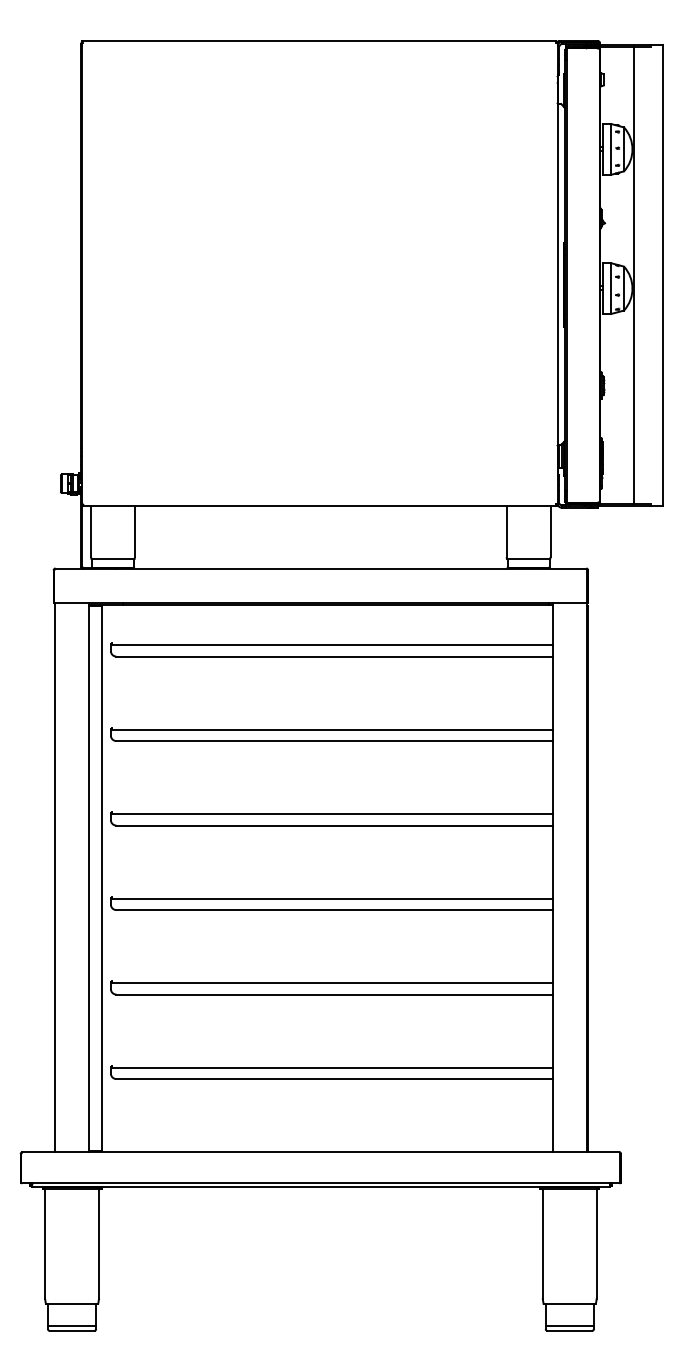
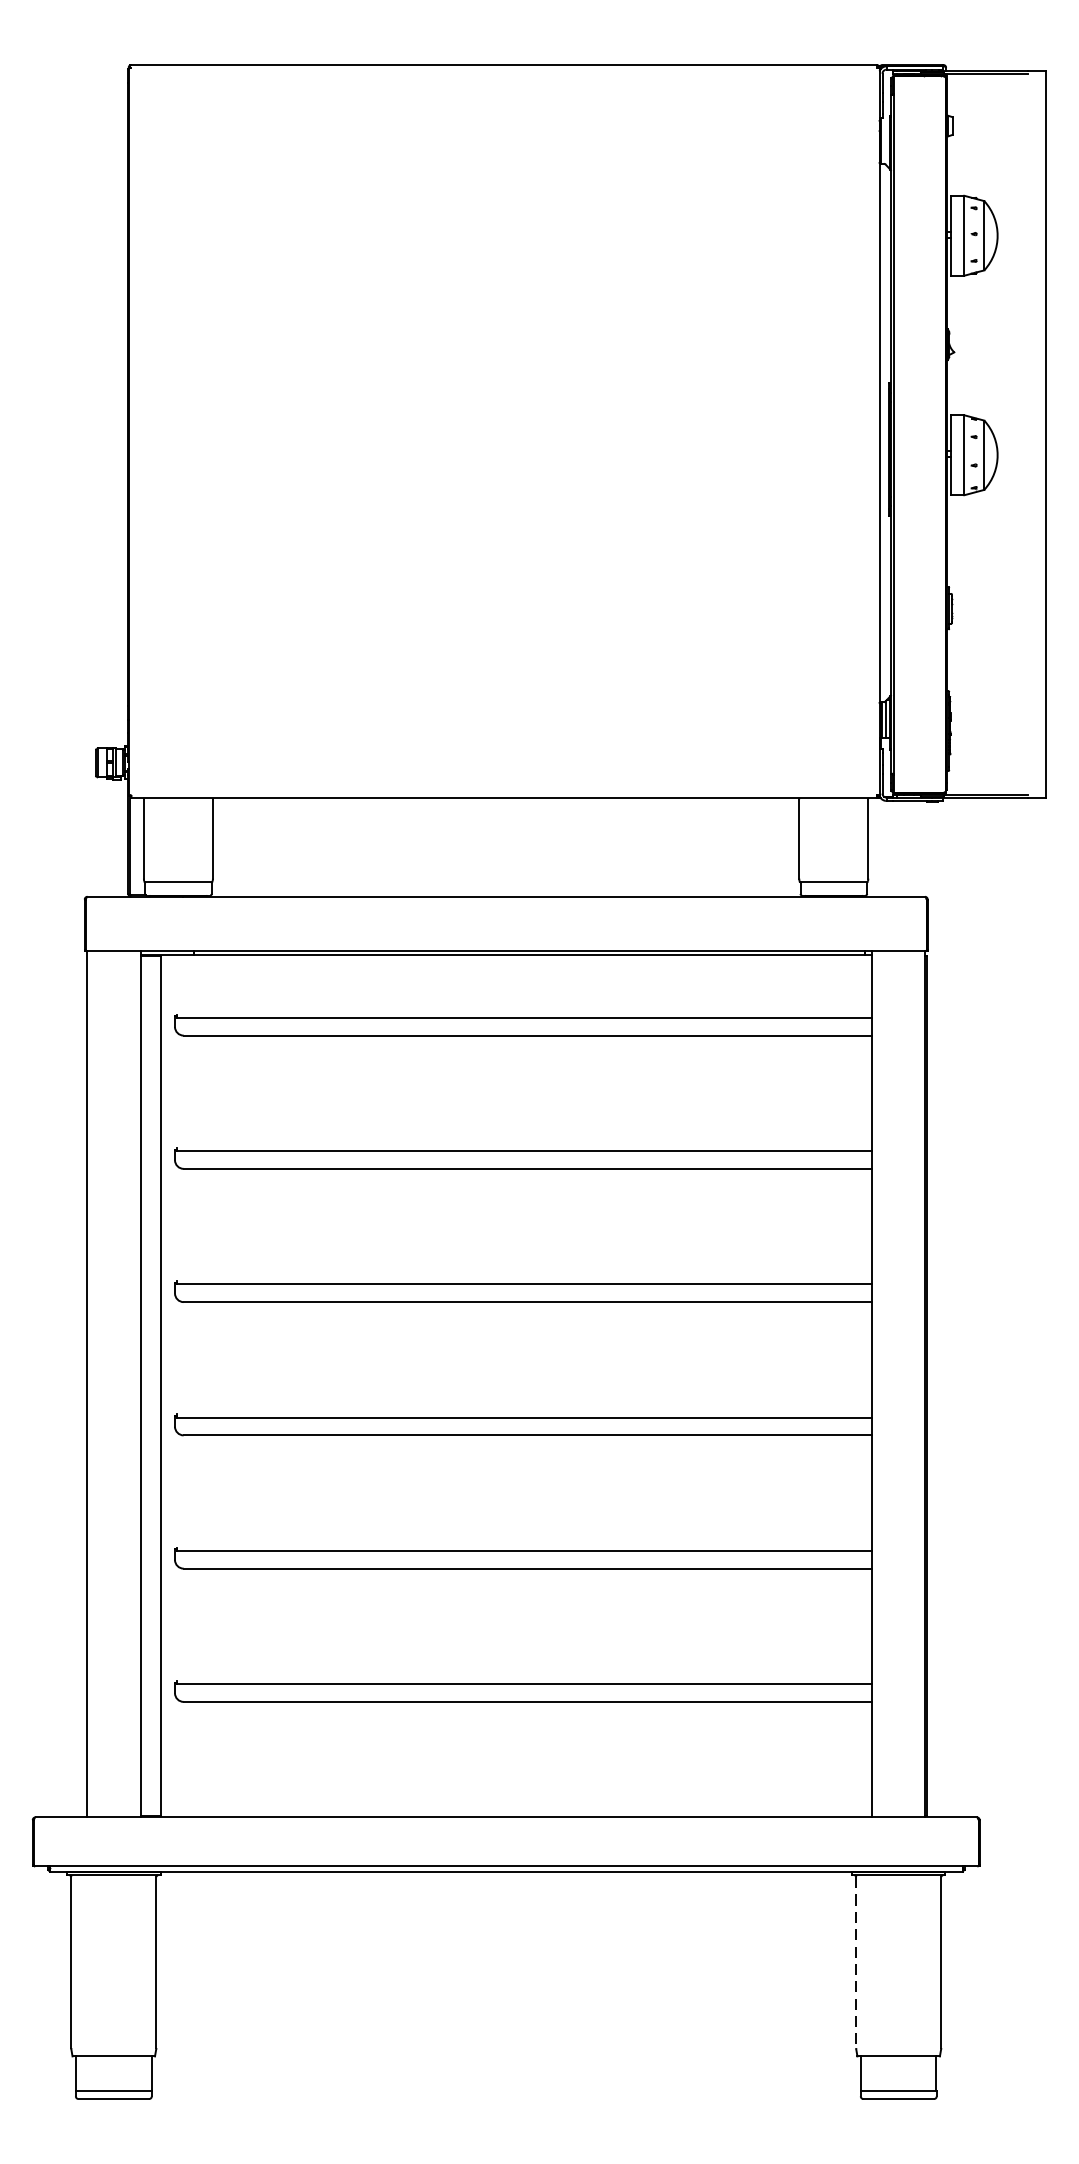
line: (633, 274) -> (999, 433), removed
line: (542, 1244) -> (855, 1962), solid -> dashed

